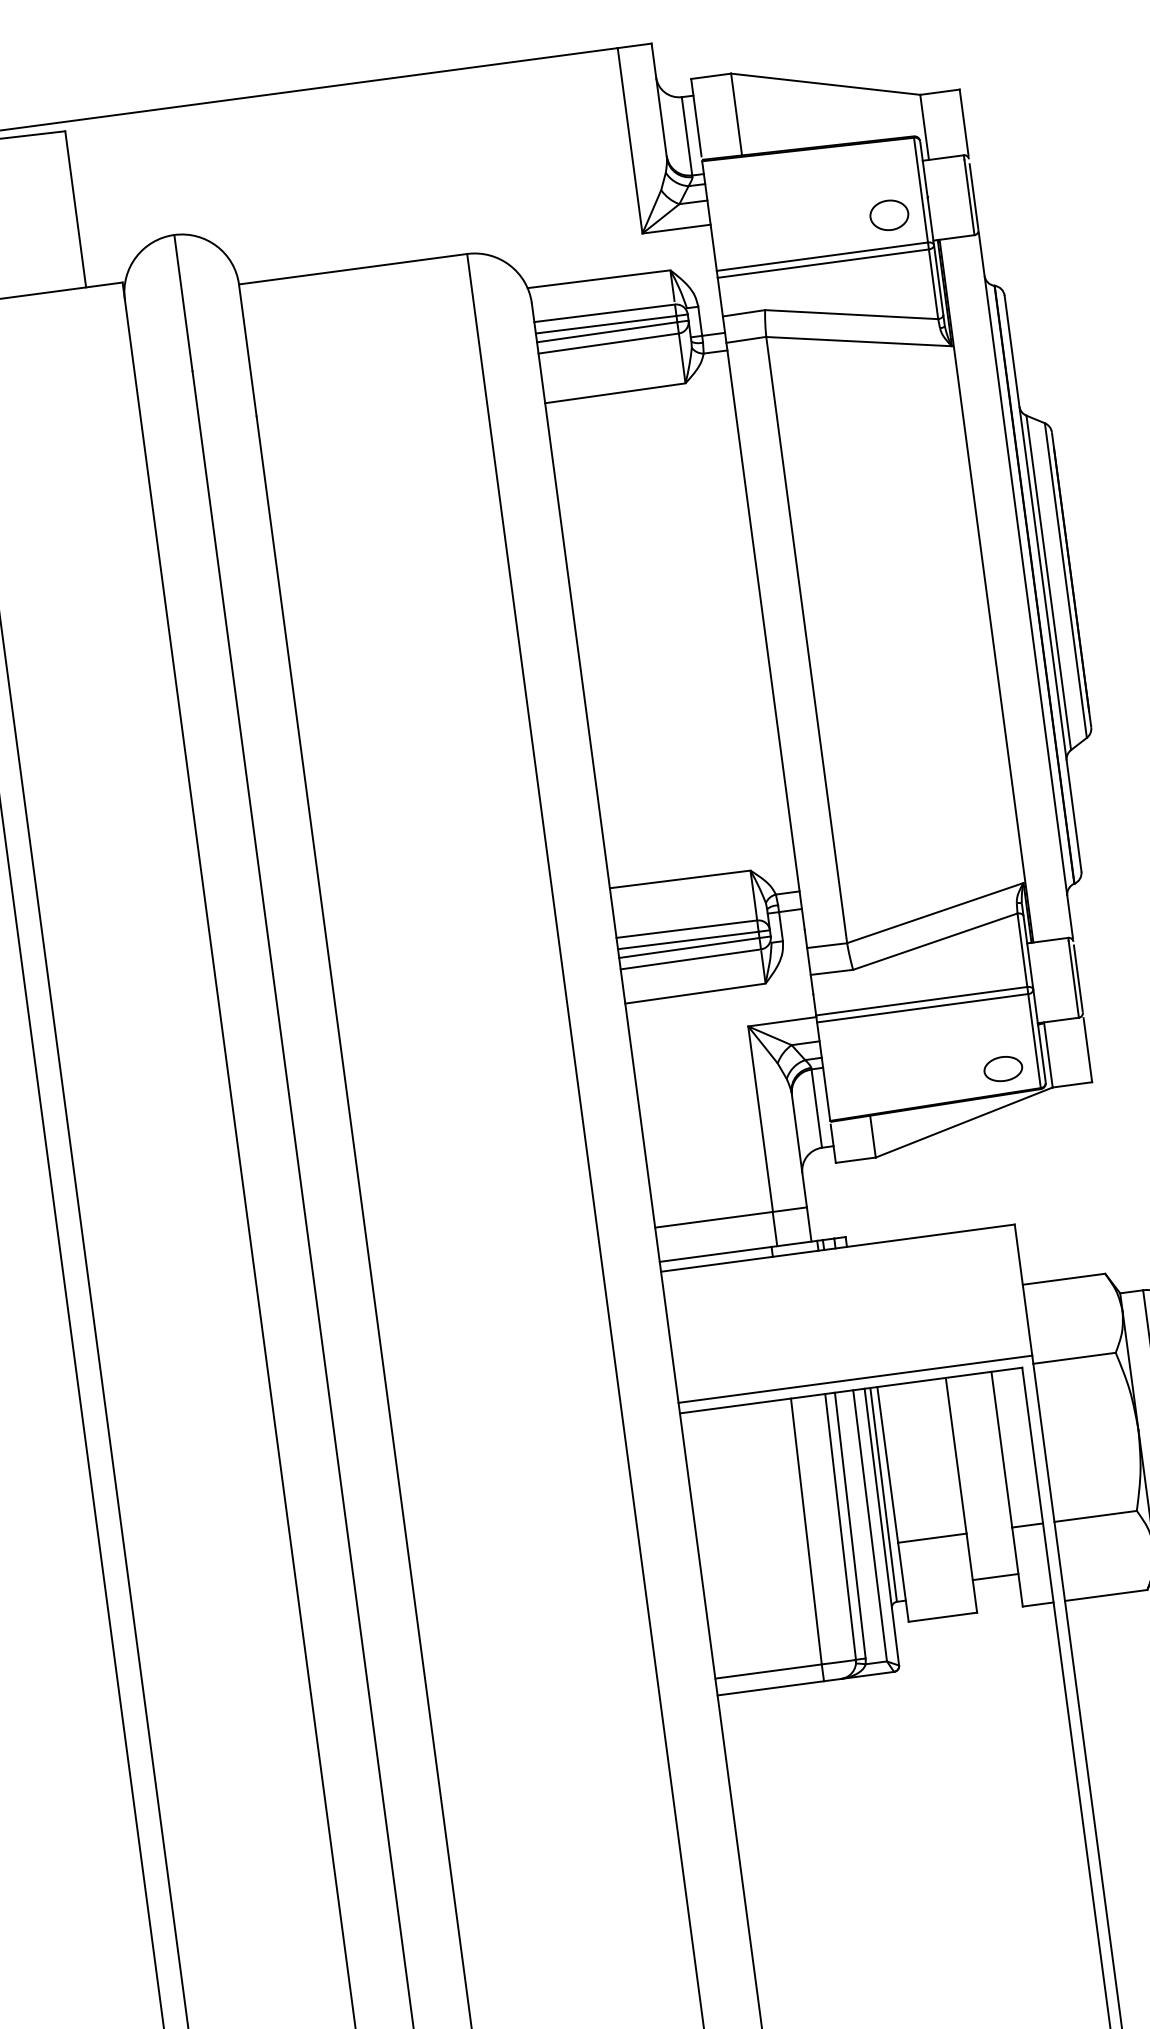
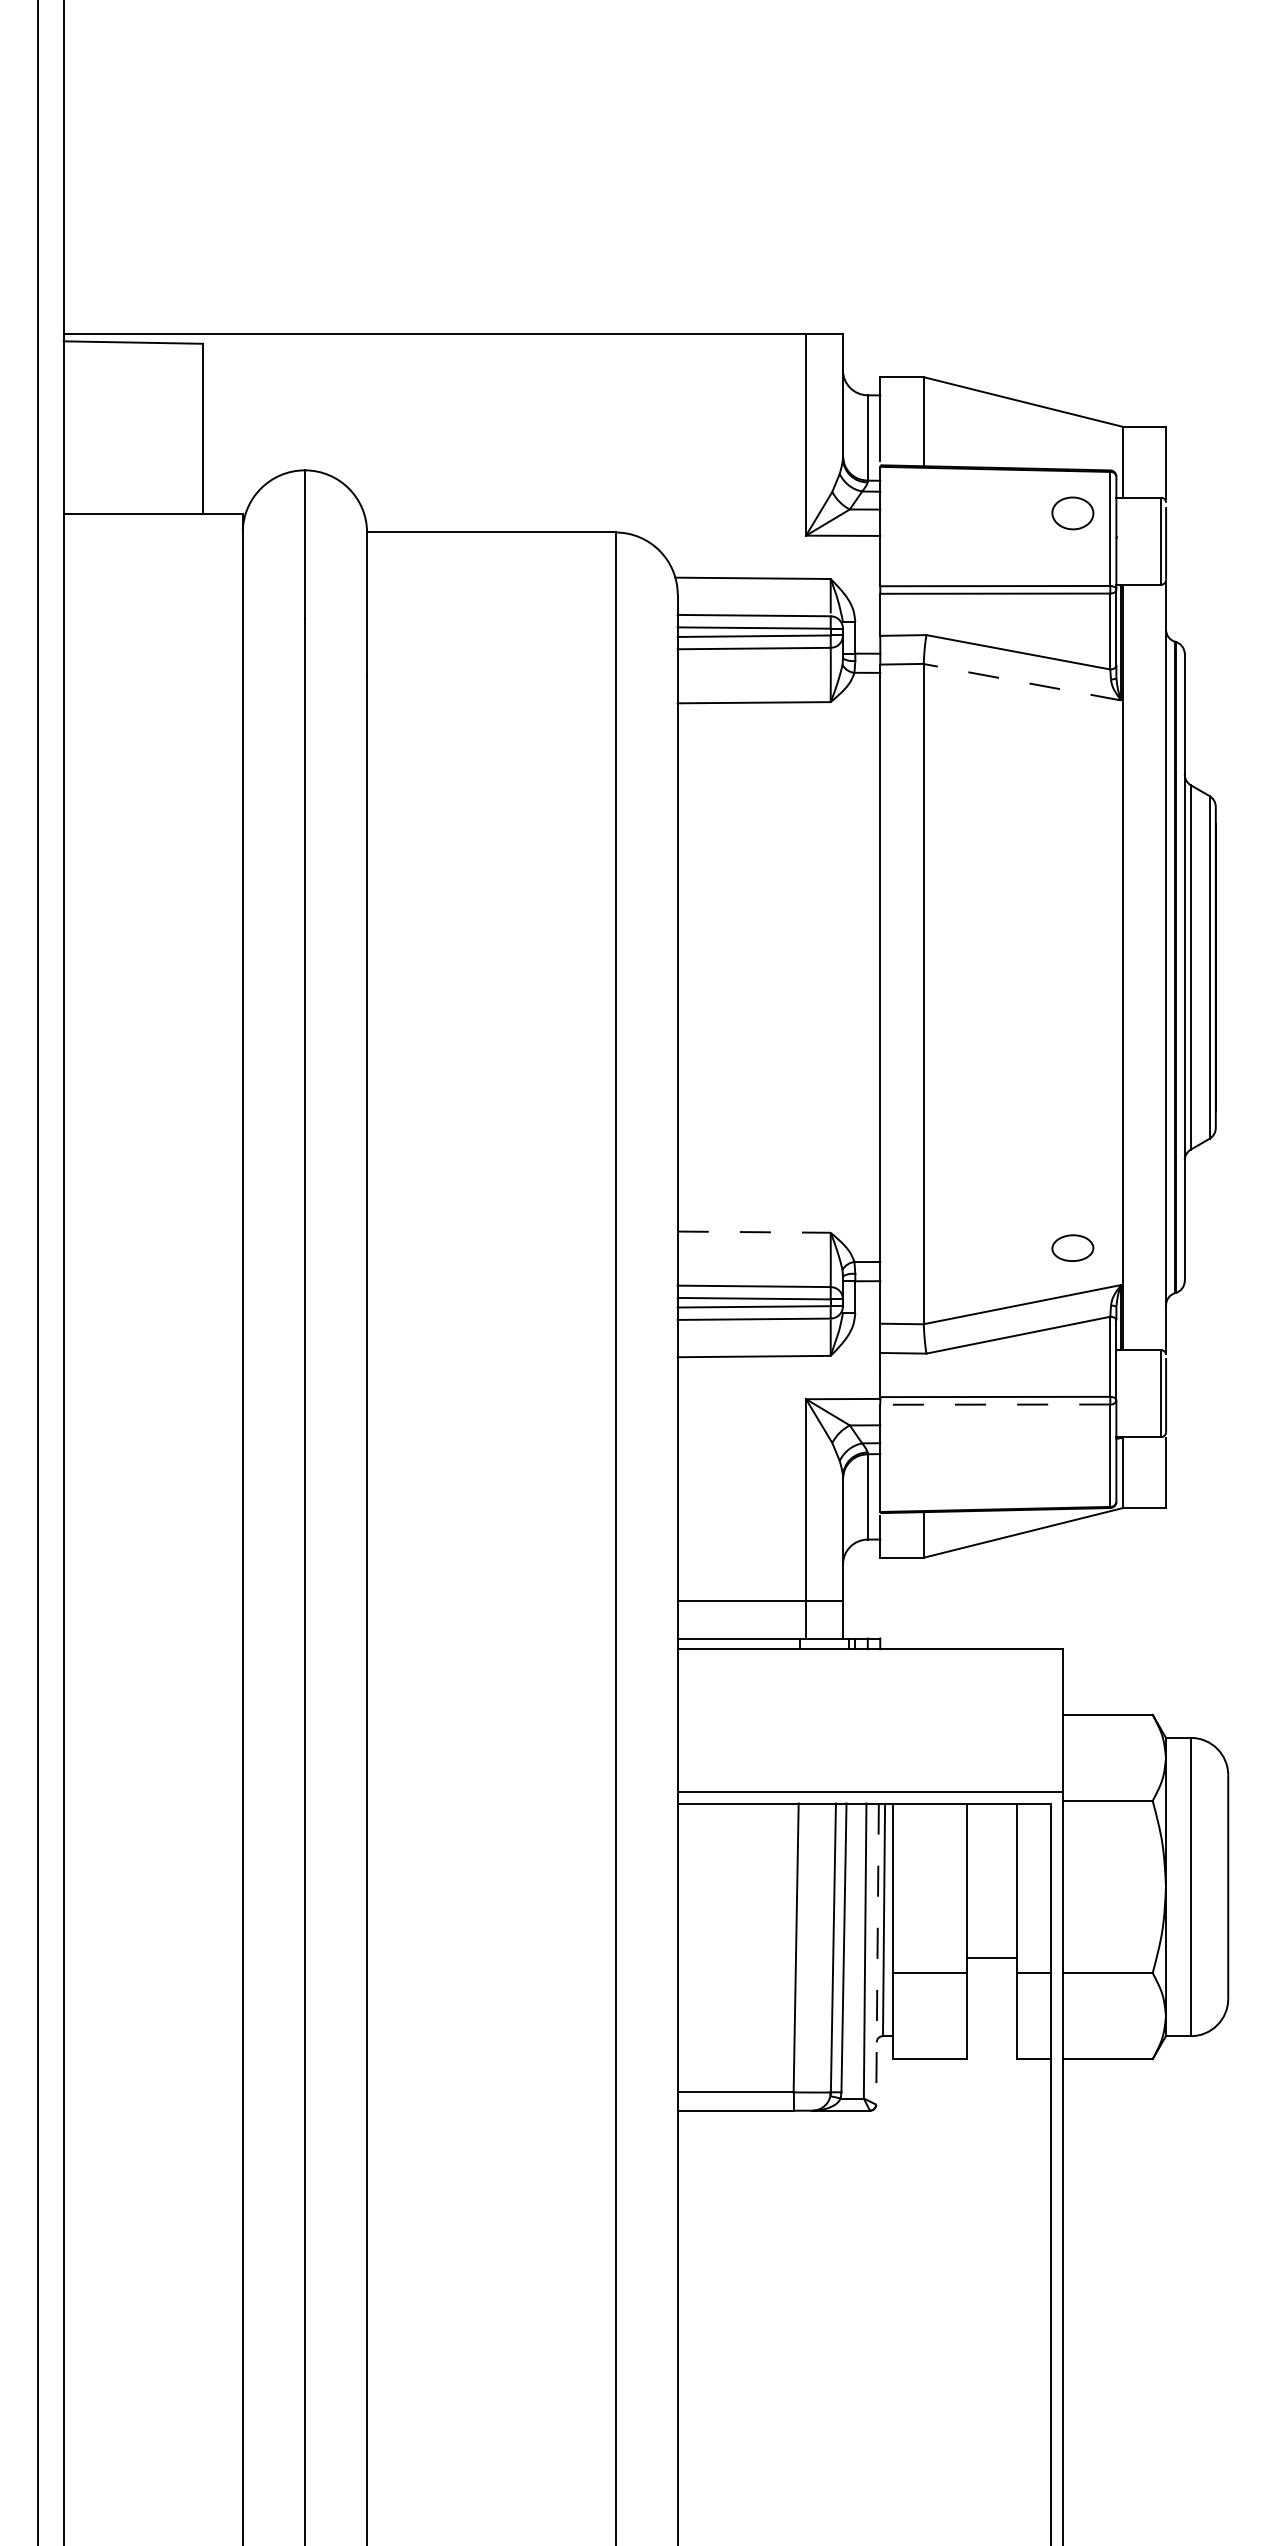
part: (889, 215) -> (1072, 513), moved
line: (858, 341) -> (1021, 682), solid -> dashed
line: (680, 879) -> (754, 1232), solid -> dashed
line: (921, 1008) -> (994, 1404), solid -> dashed
part: (1002, 1068) -> (1072, 1247), moved
line: (881, 1527) -> (877, 1954), solid -> dashed
line: (995, 1576) -> (991, 1957), moved

